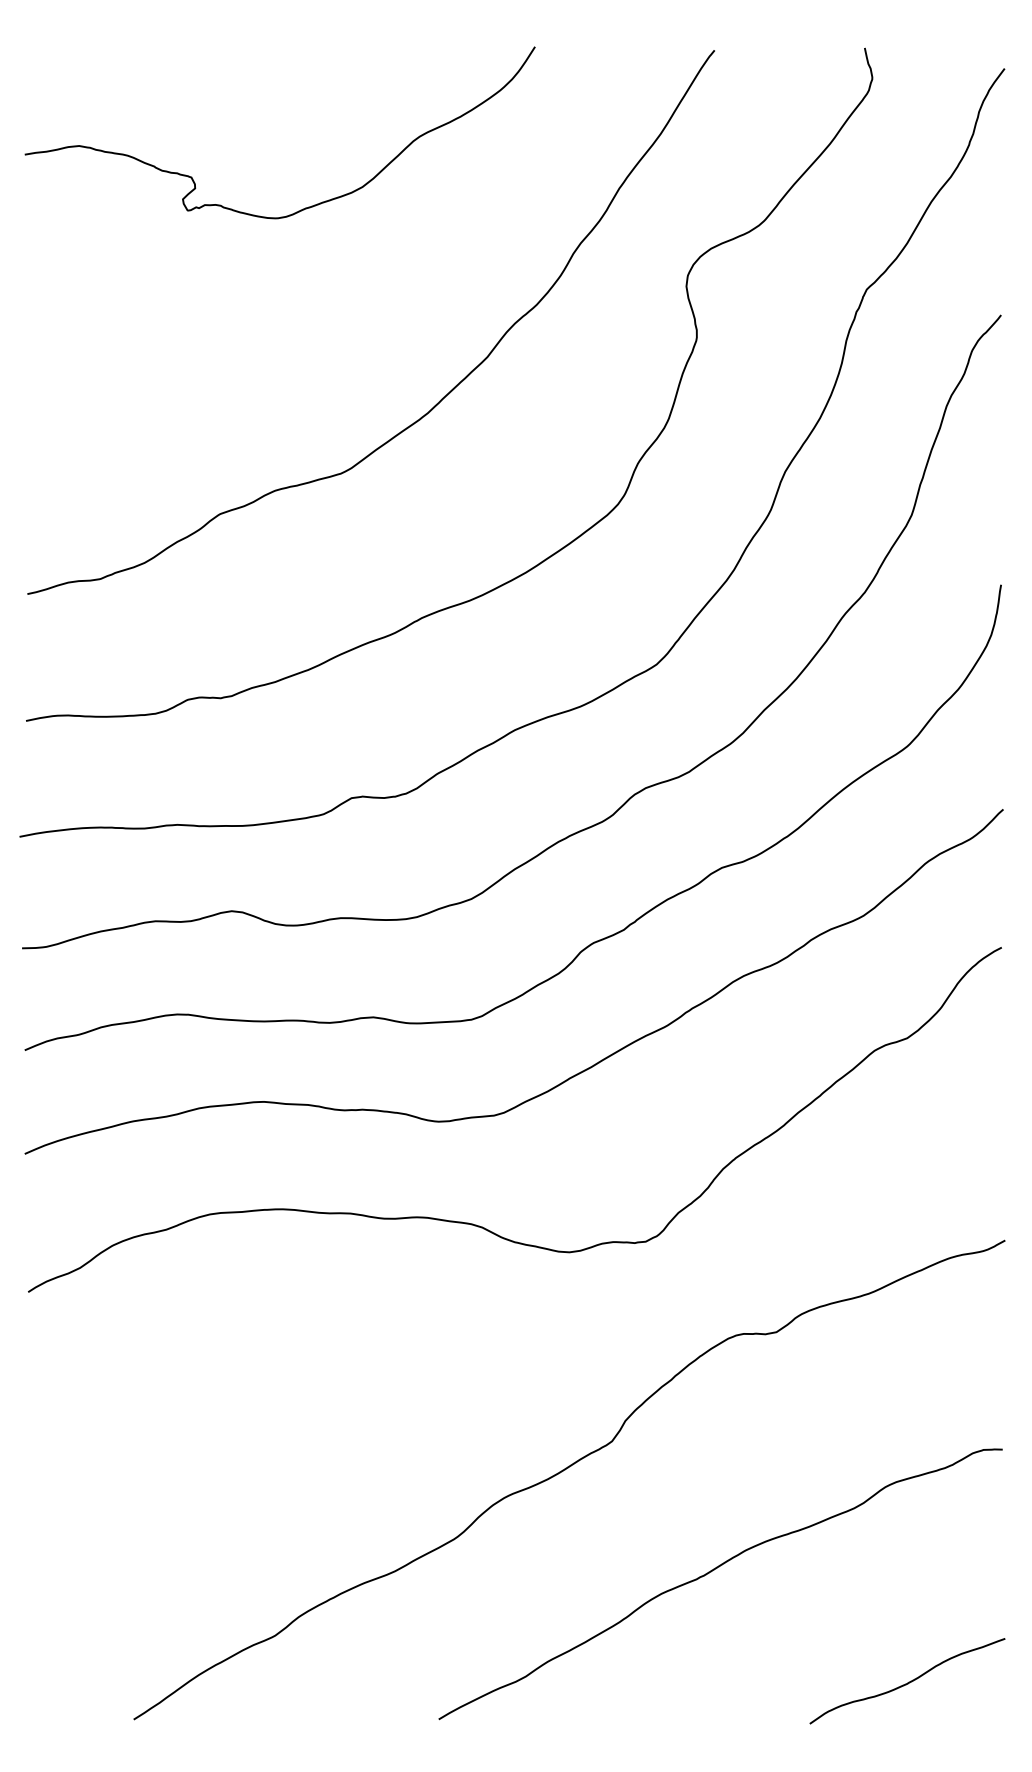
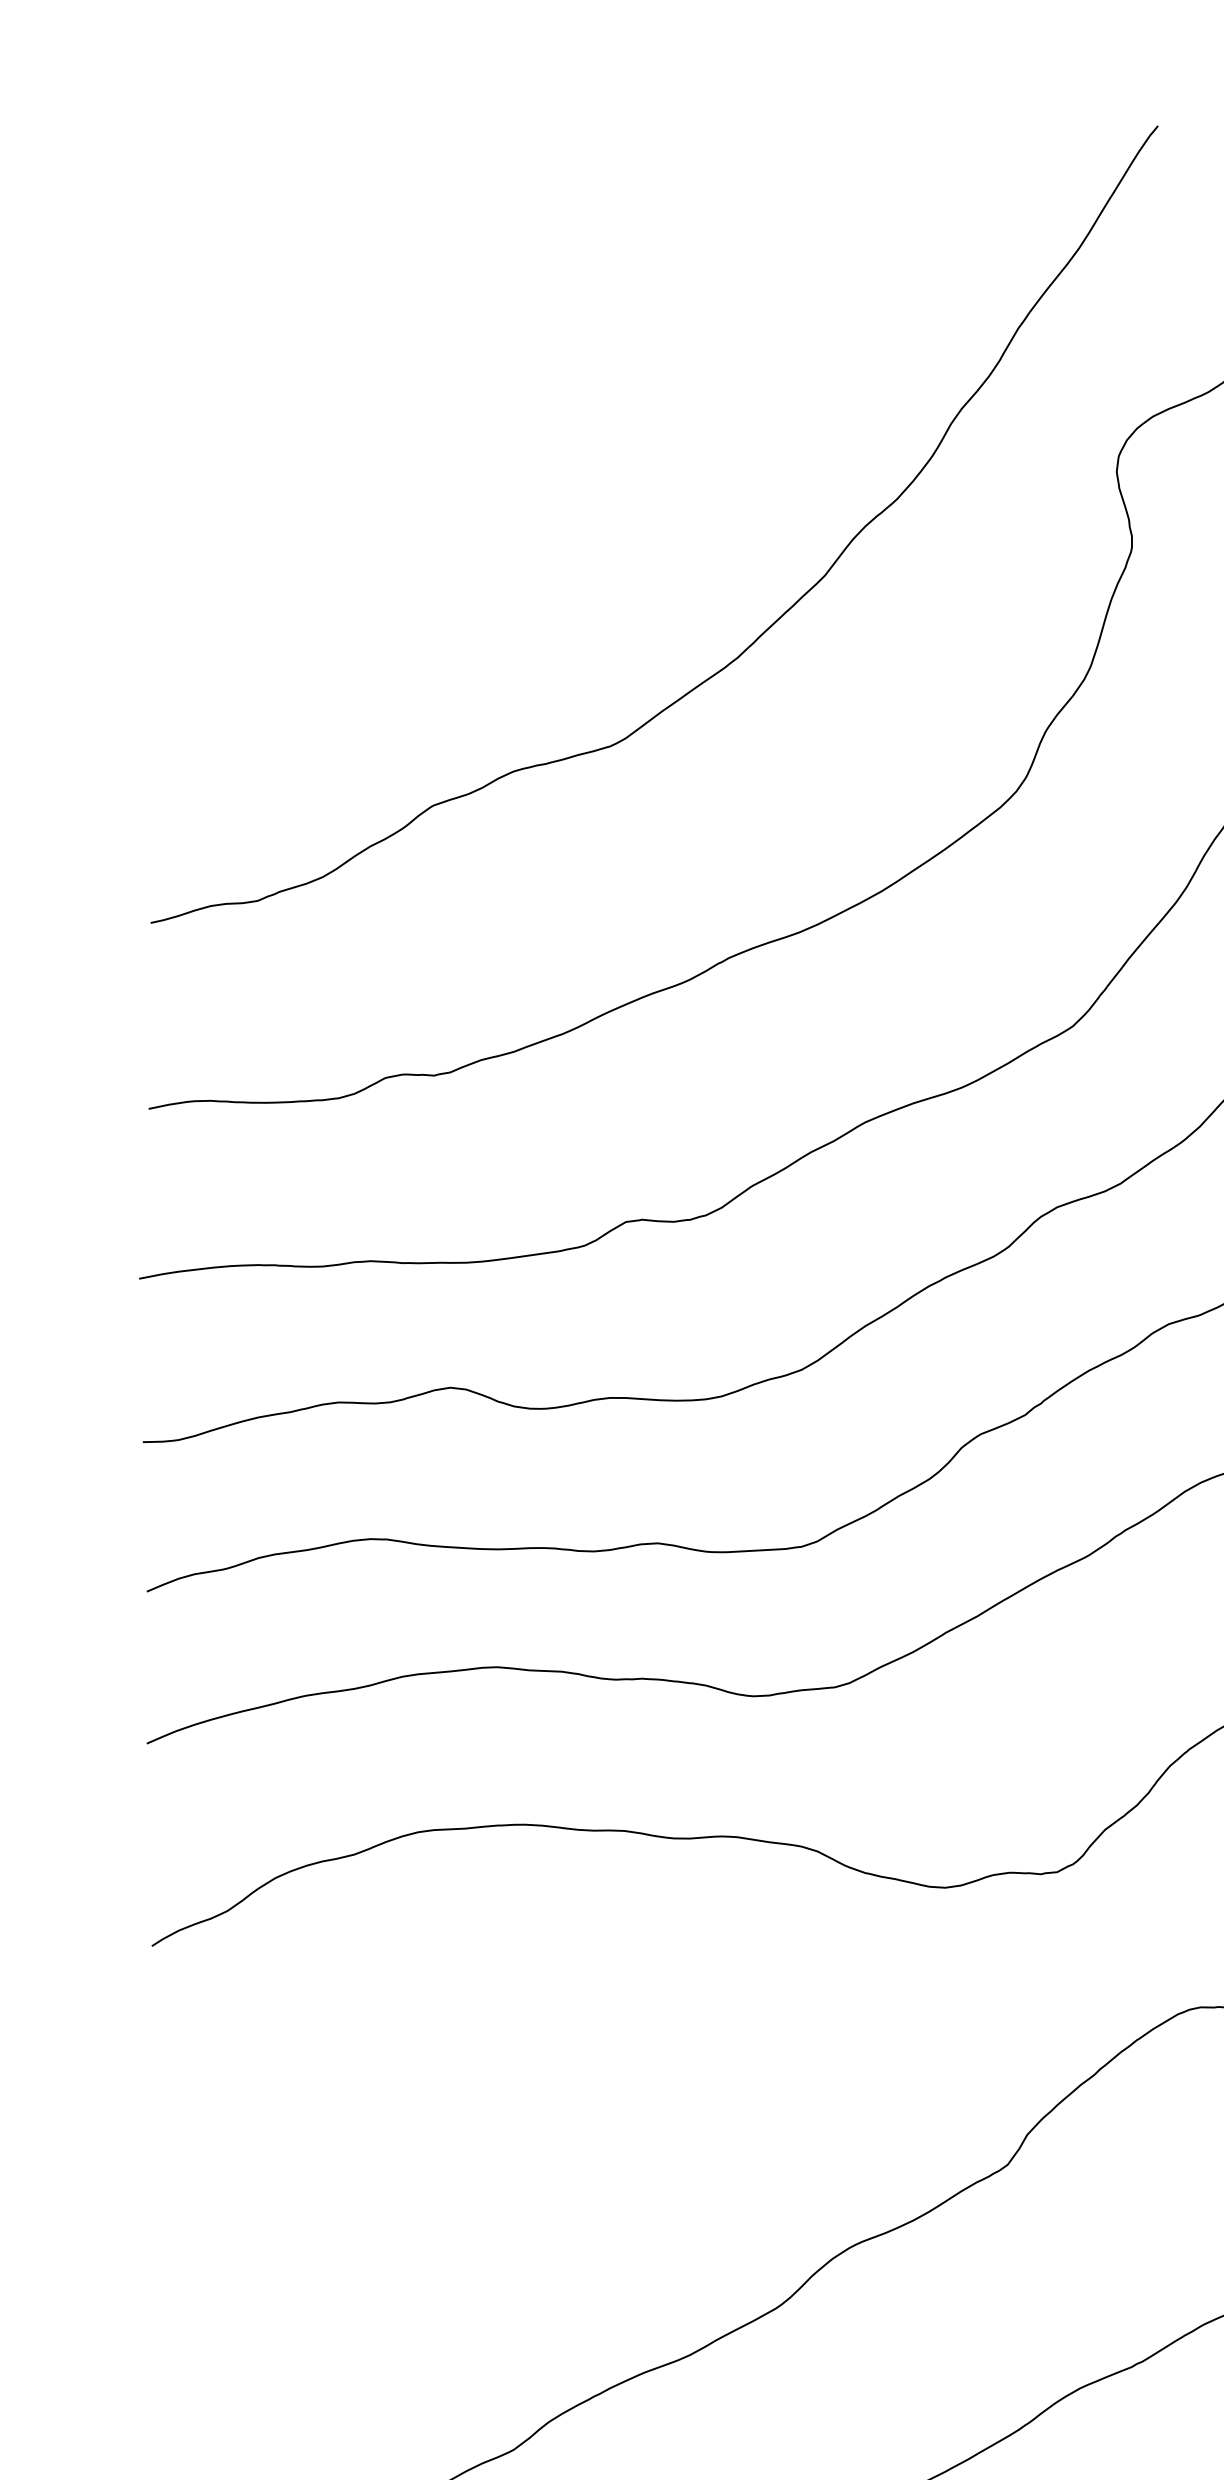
curve: (305, 207) -> (558, 356), removed

